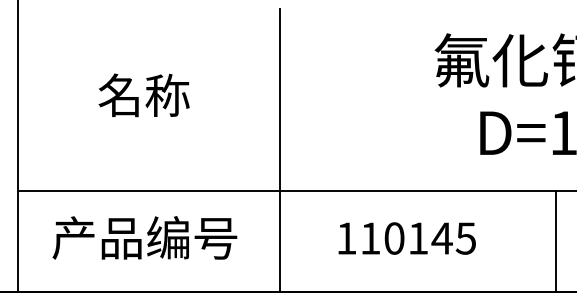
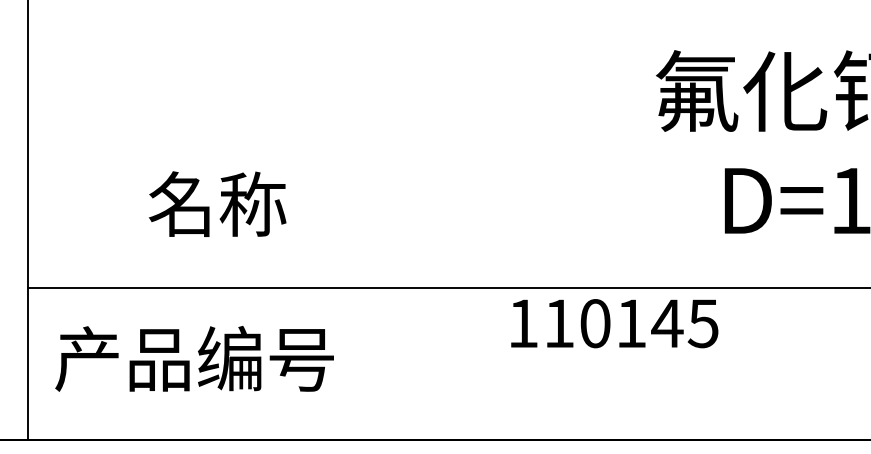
text: (143, 95) -> (216, 204), moved
line: (279, 150) -> (421, 227), removed
text: (144, 237) -> (194, 358), moved
text: (406, 238) -> (613, 323), moved
line: (555, 240) -> (838, 362), removed

